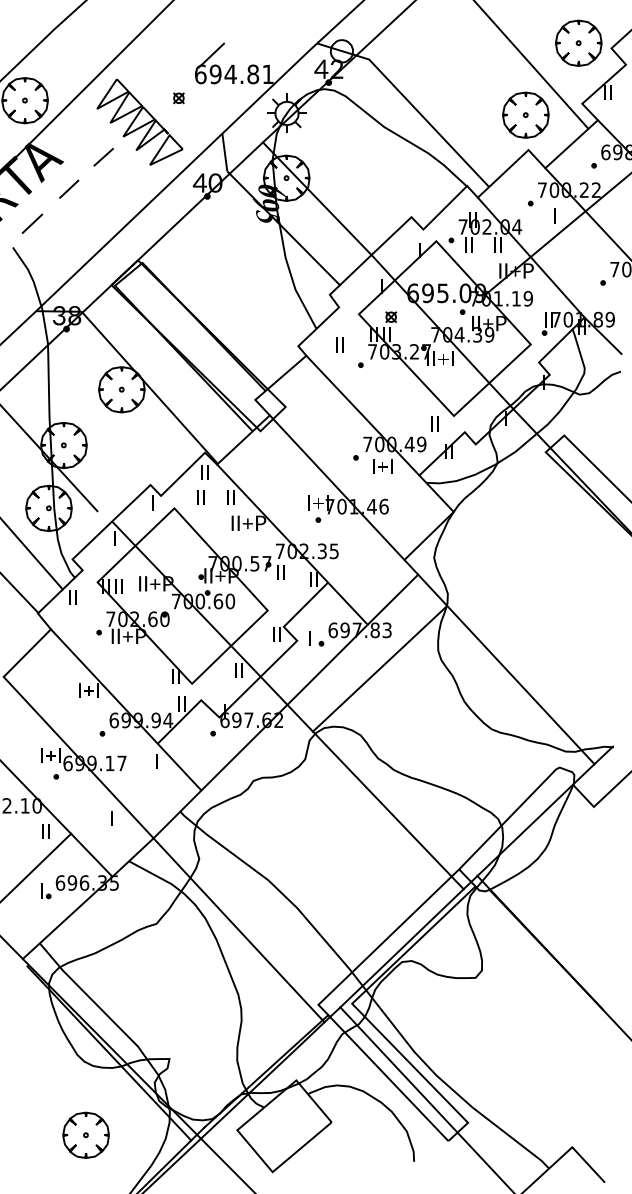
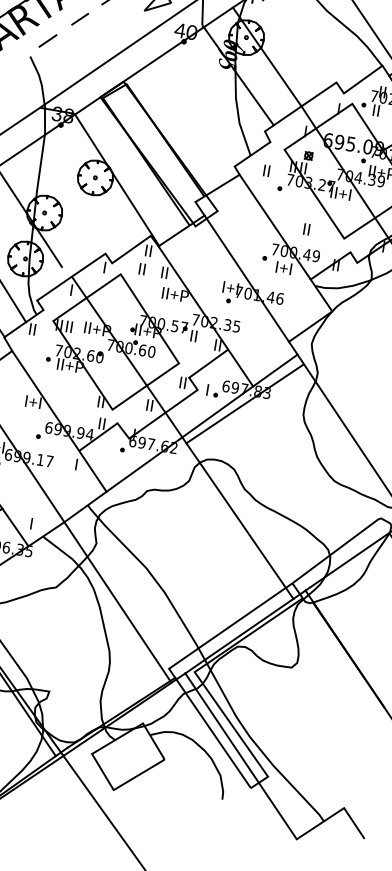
text: (434, 423) -> (306, 229), moved
line: (379, 668) -> (244, 403), moved
text: (111, 818) -> (31, 523), moved

